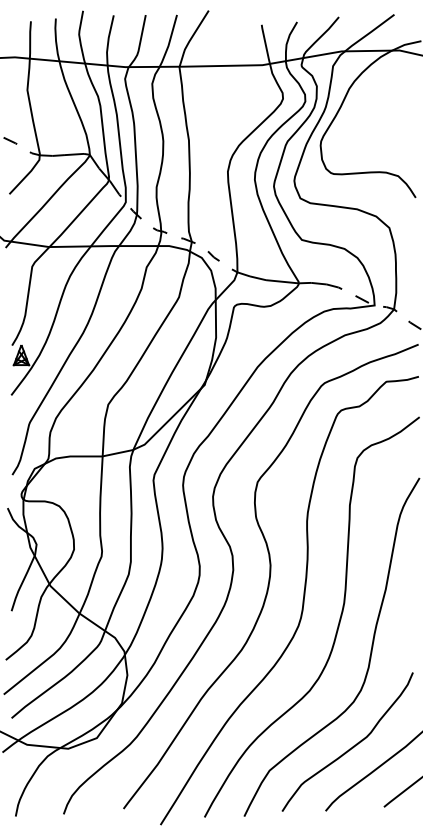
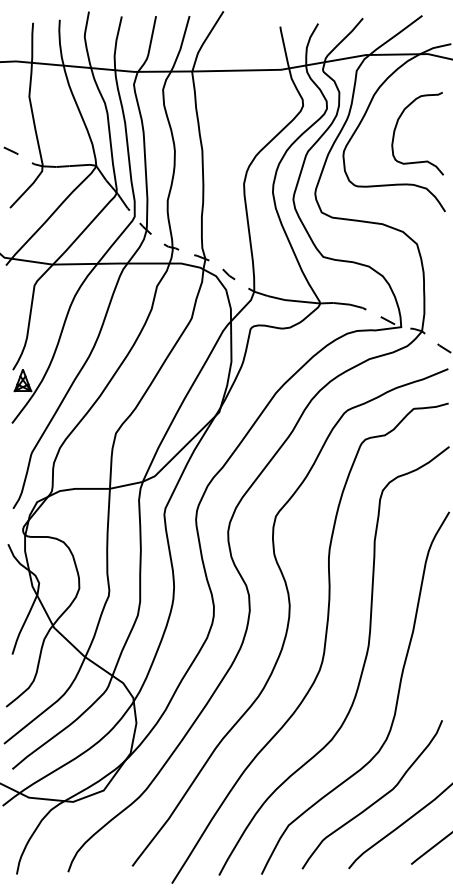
curve: (371, 117) -> (397, 125), added

